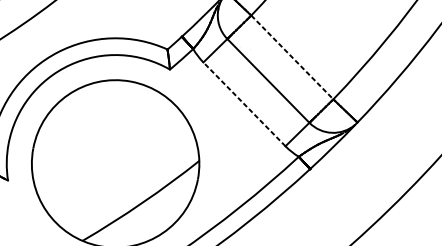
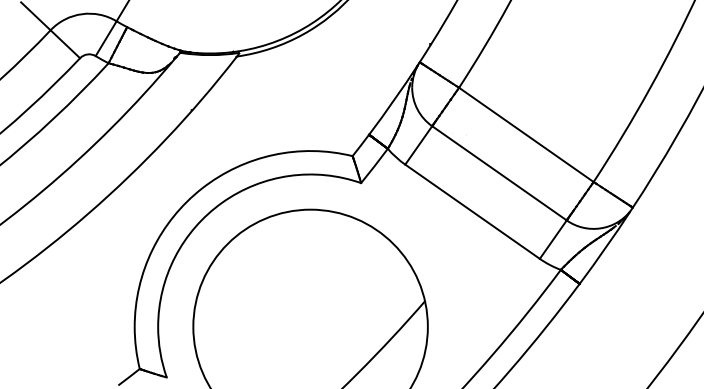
line: (292, 57) -> (526, 135), dashed -> solid
line: (244, 104) -> (472, 211), dashed -> solid

